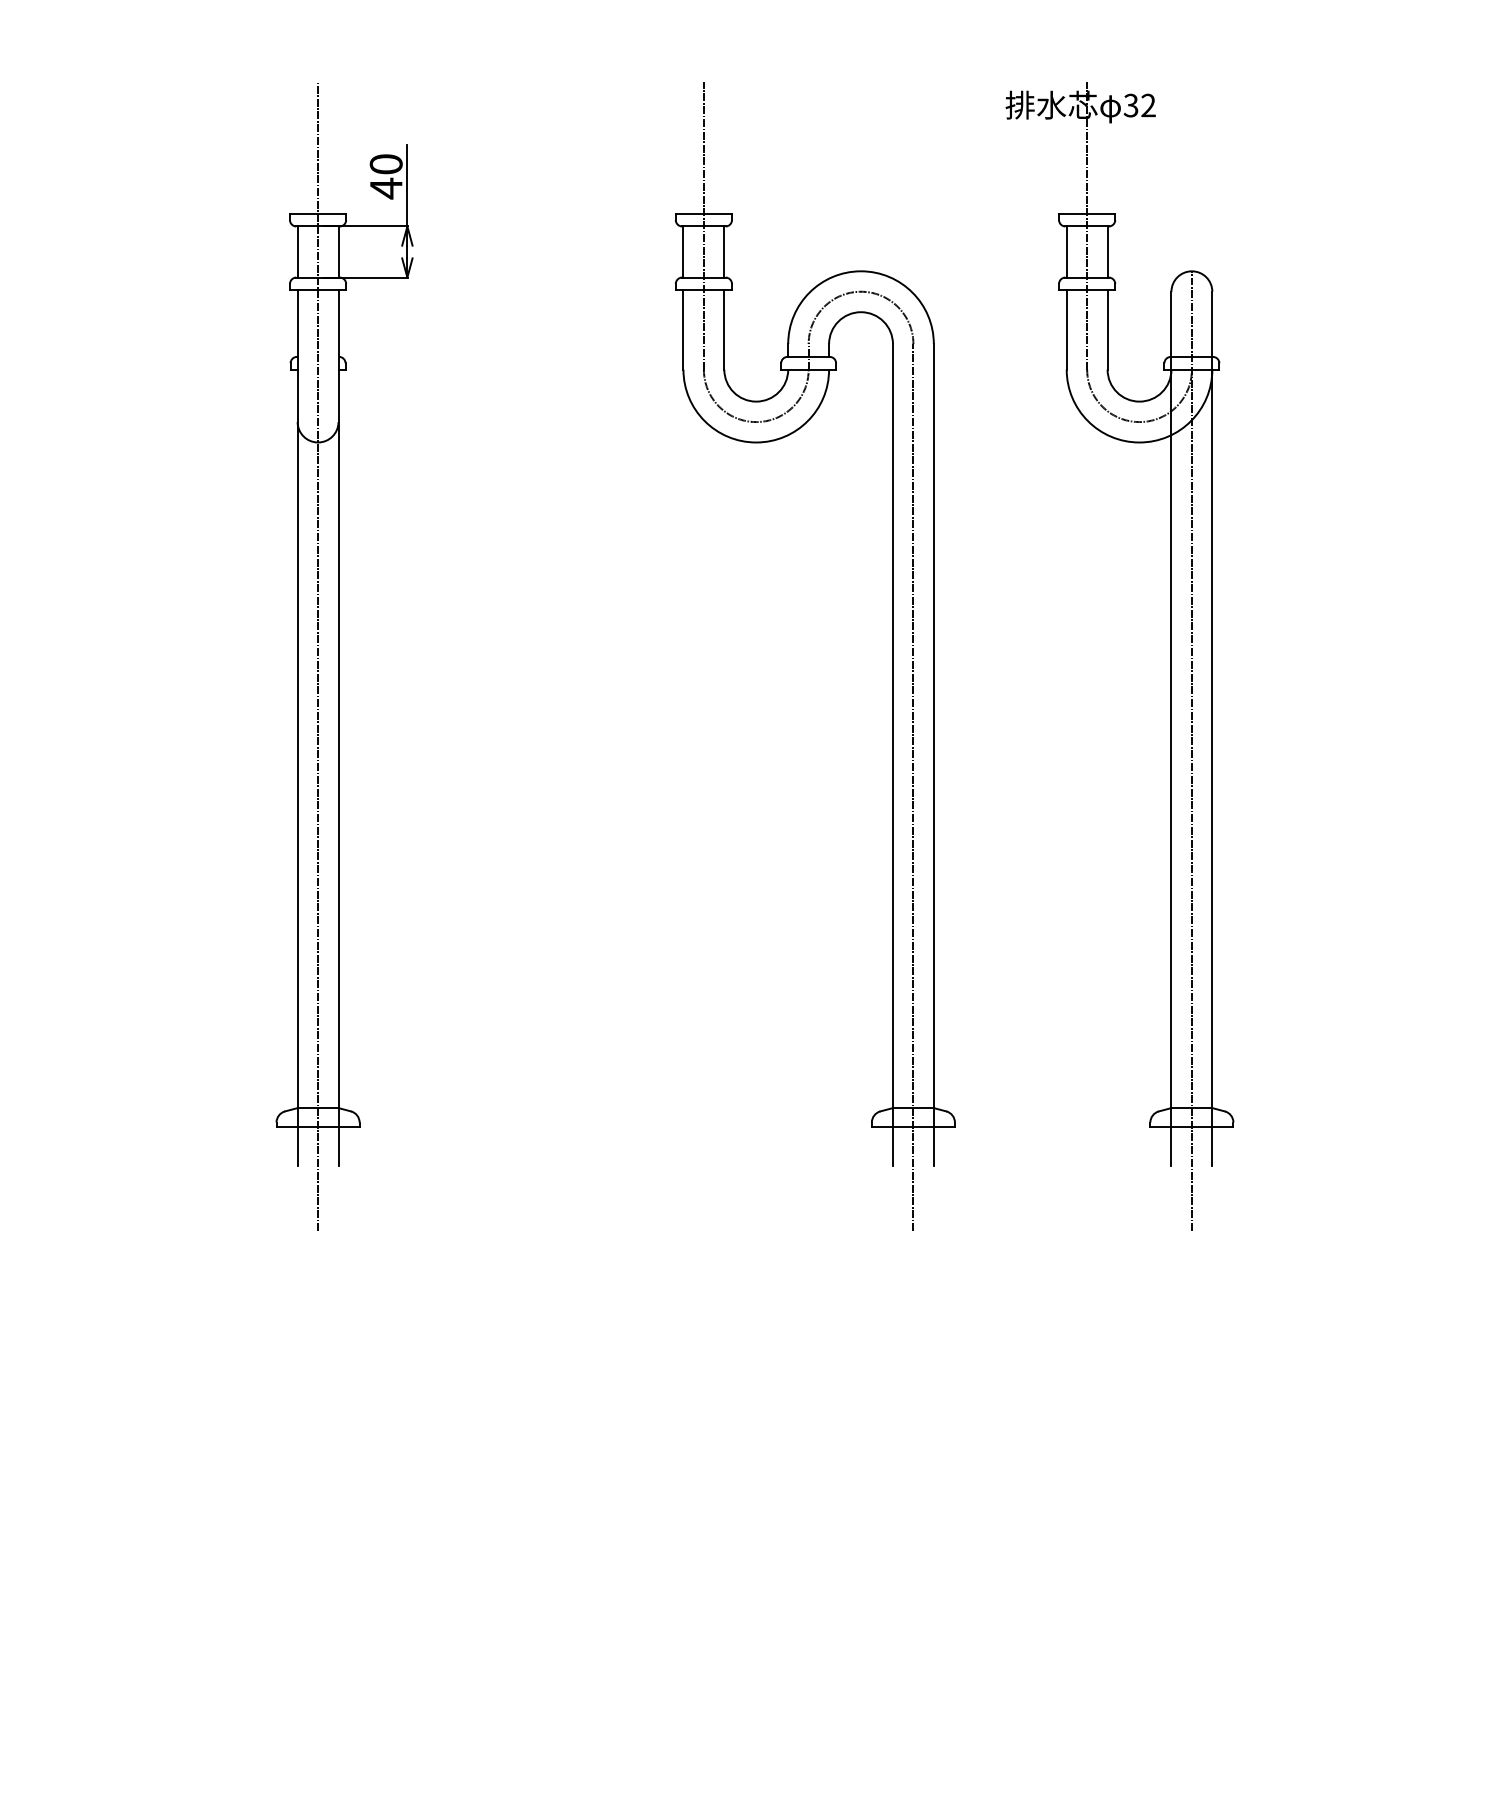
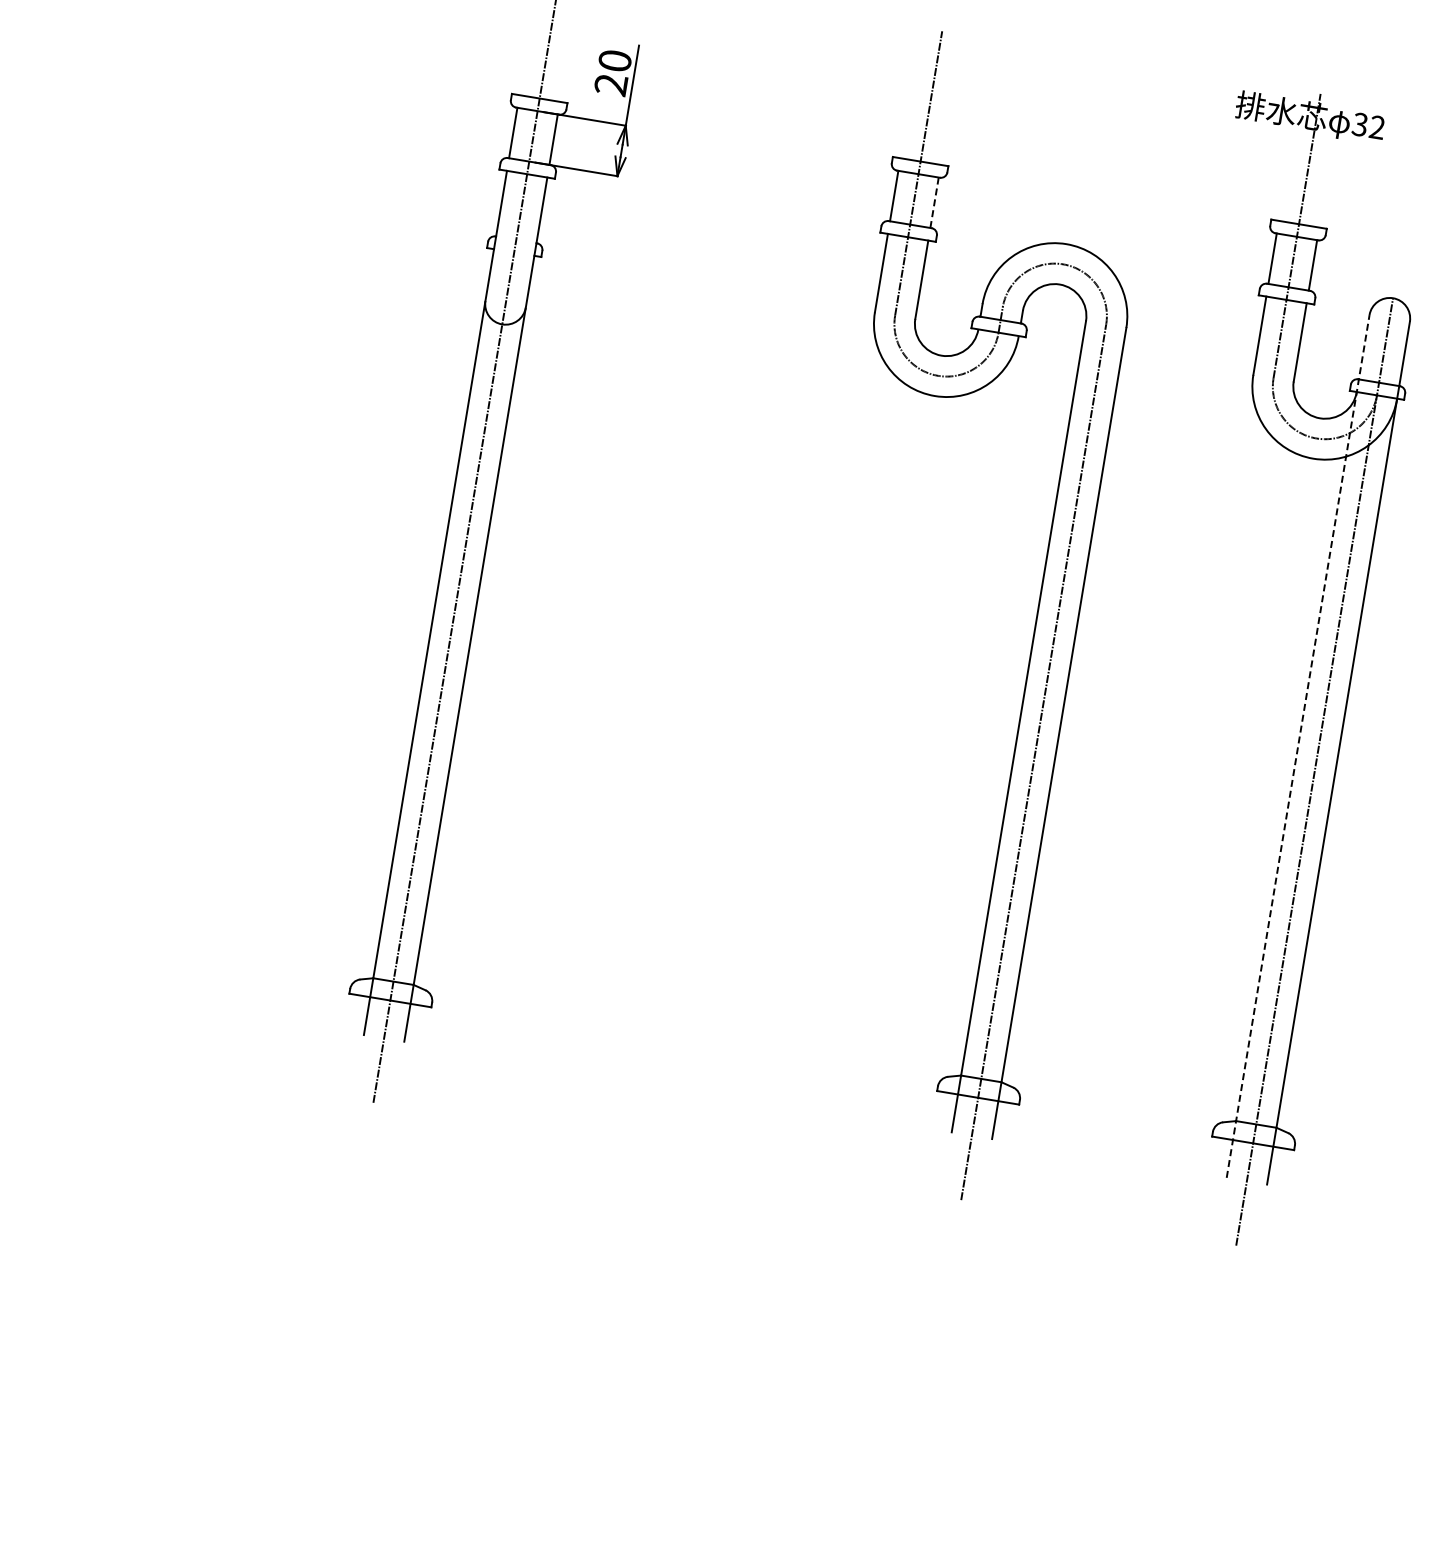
text: (385, 188) -> (610, 84), 40 -> 20
line: (724, 252) -> (934, 203), solid -> dashed
line: (1171, 728) -> (1298, 746), solid -> dashed

